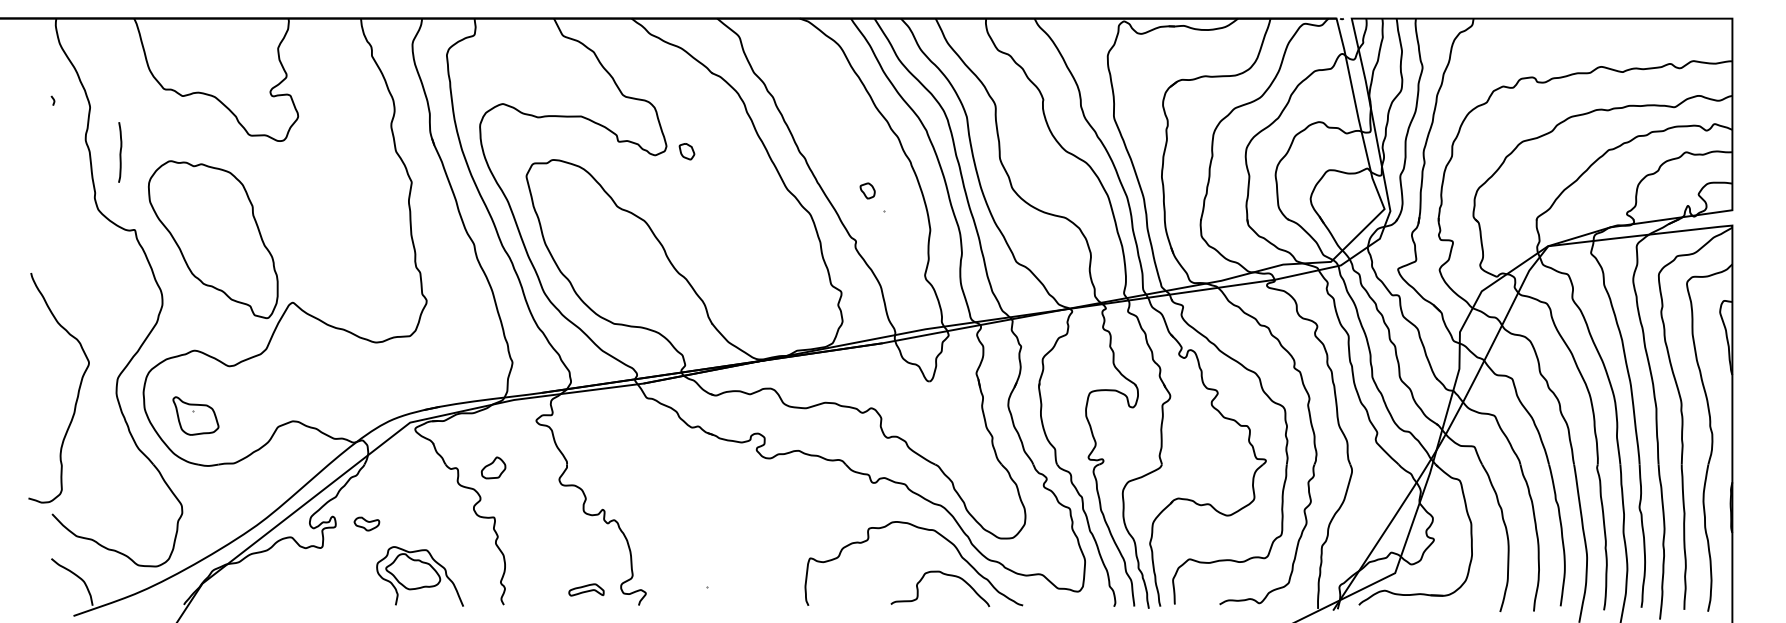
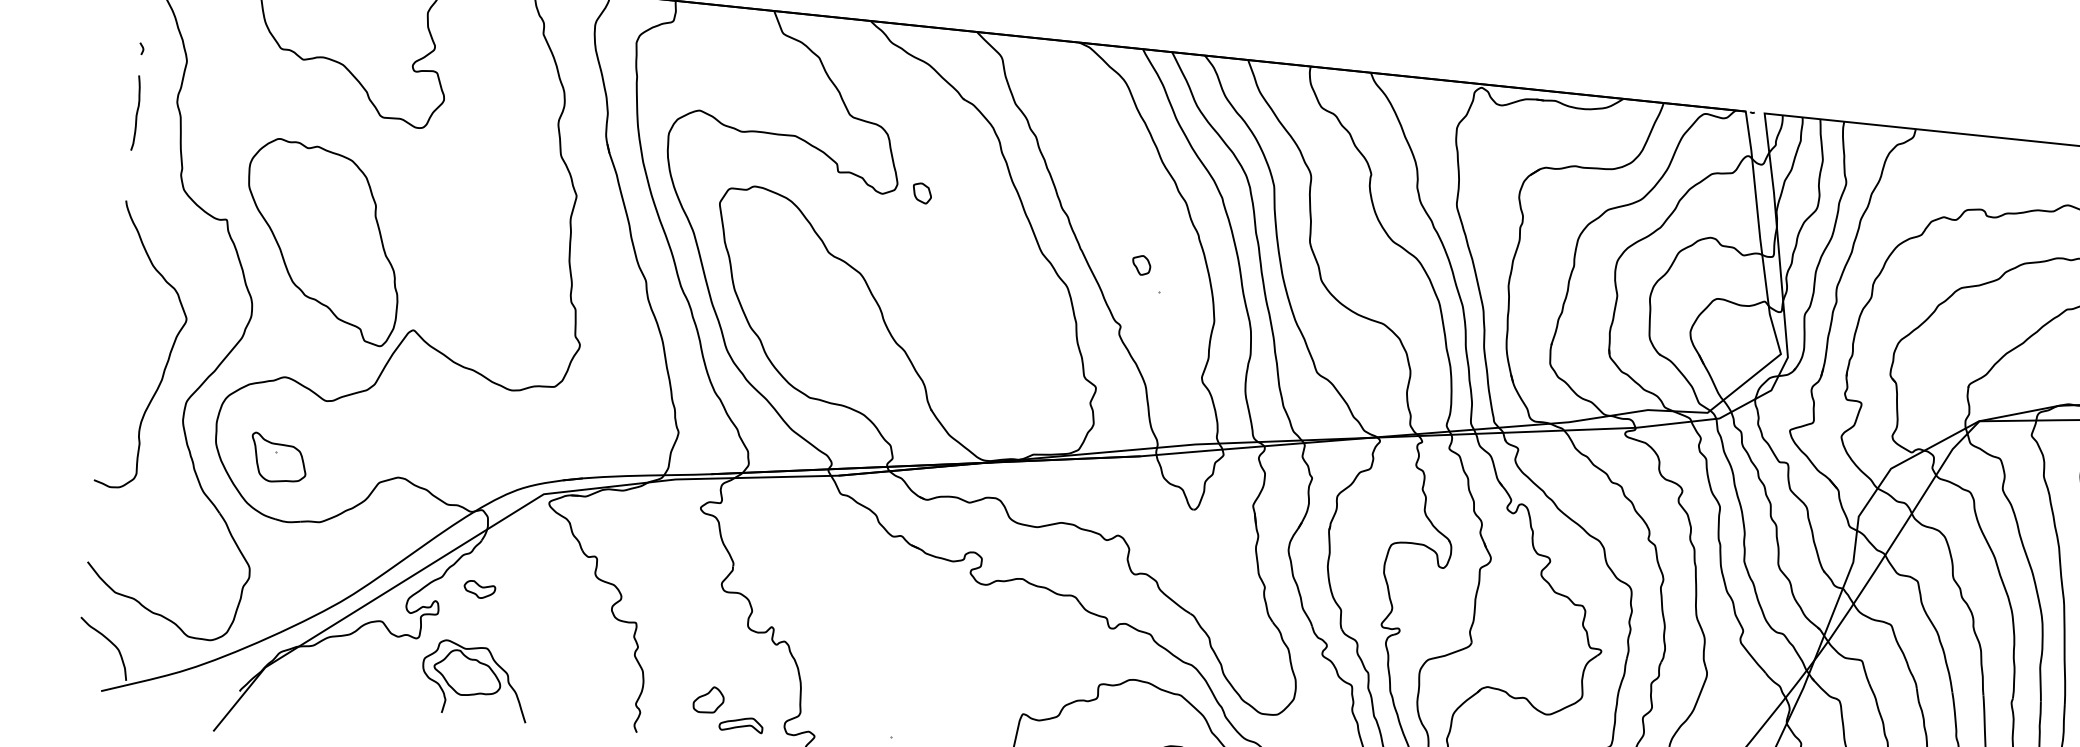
curve: (120, 152) -> (136, 113), moved
curve: (77, 392) -> (168, 354), moved
part: (493, 467) -> (708, 699), moved
part: (366, 523) -> (479, 589), moved
part: (419, 576) -> (474, 680), moved

